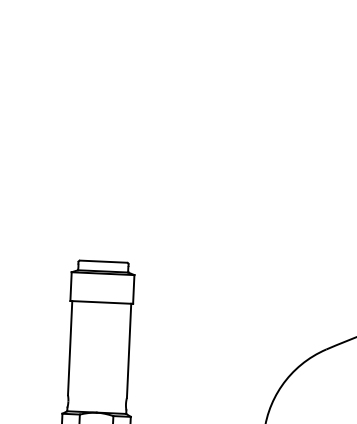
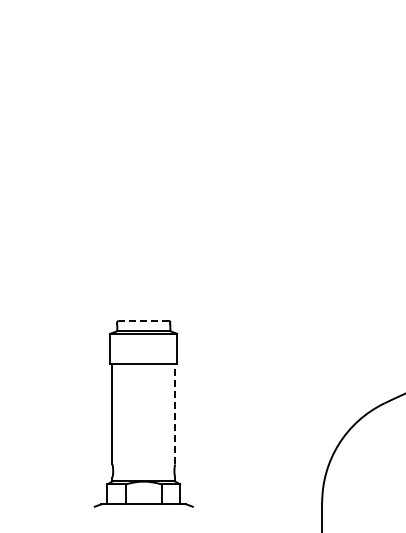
line: (103, 261) -> (143, 320), solid -> dashed
line: (129, 350) -> (175, 413), solid -> dashed

